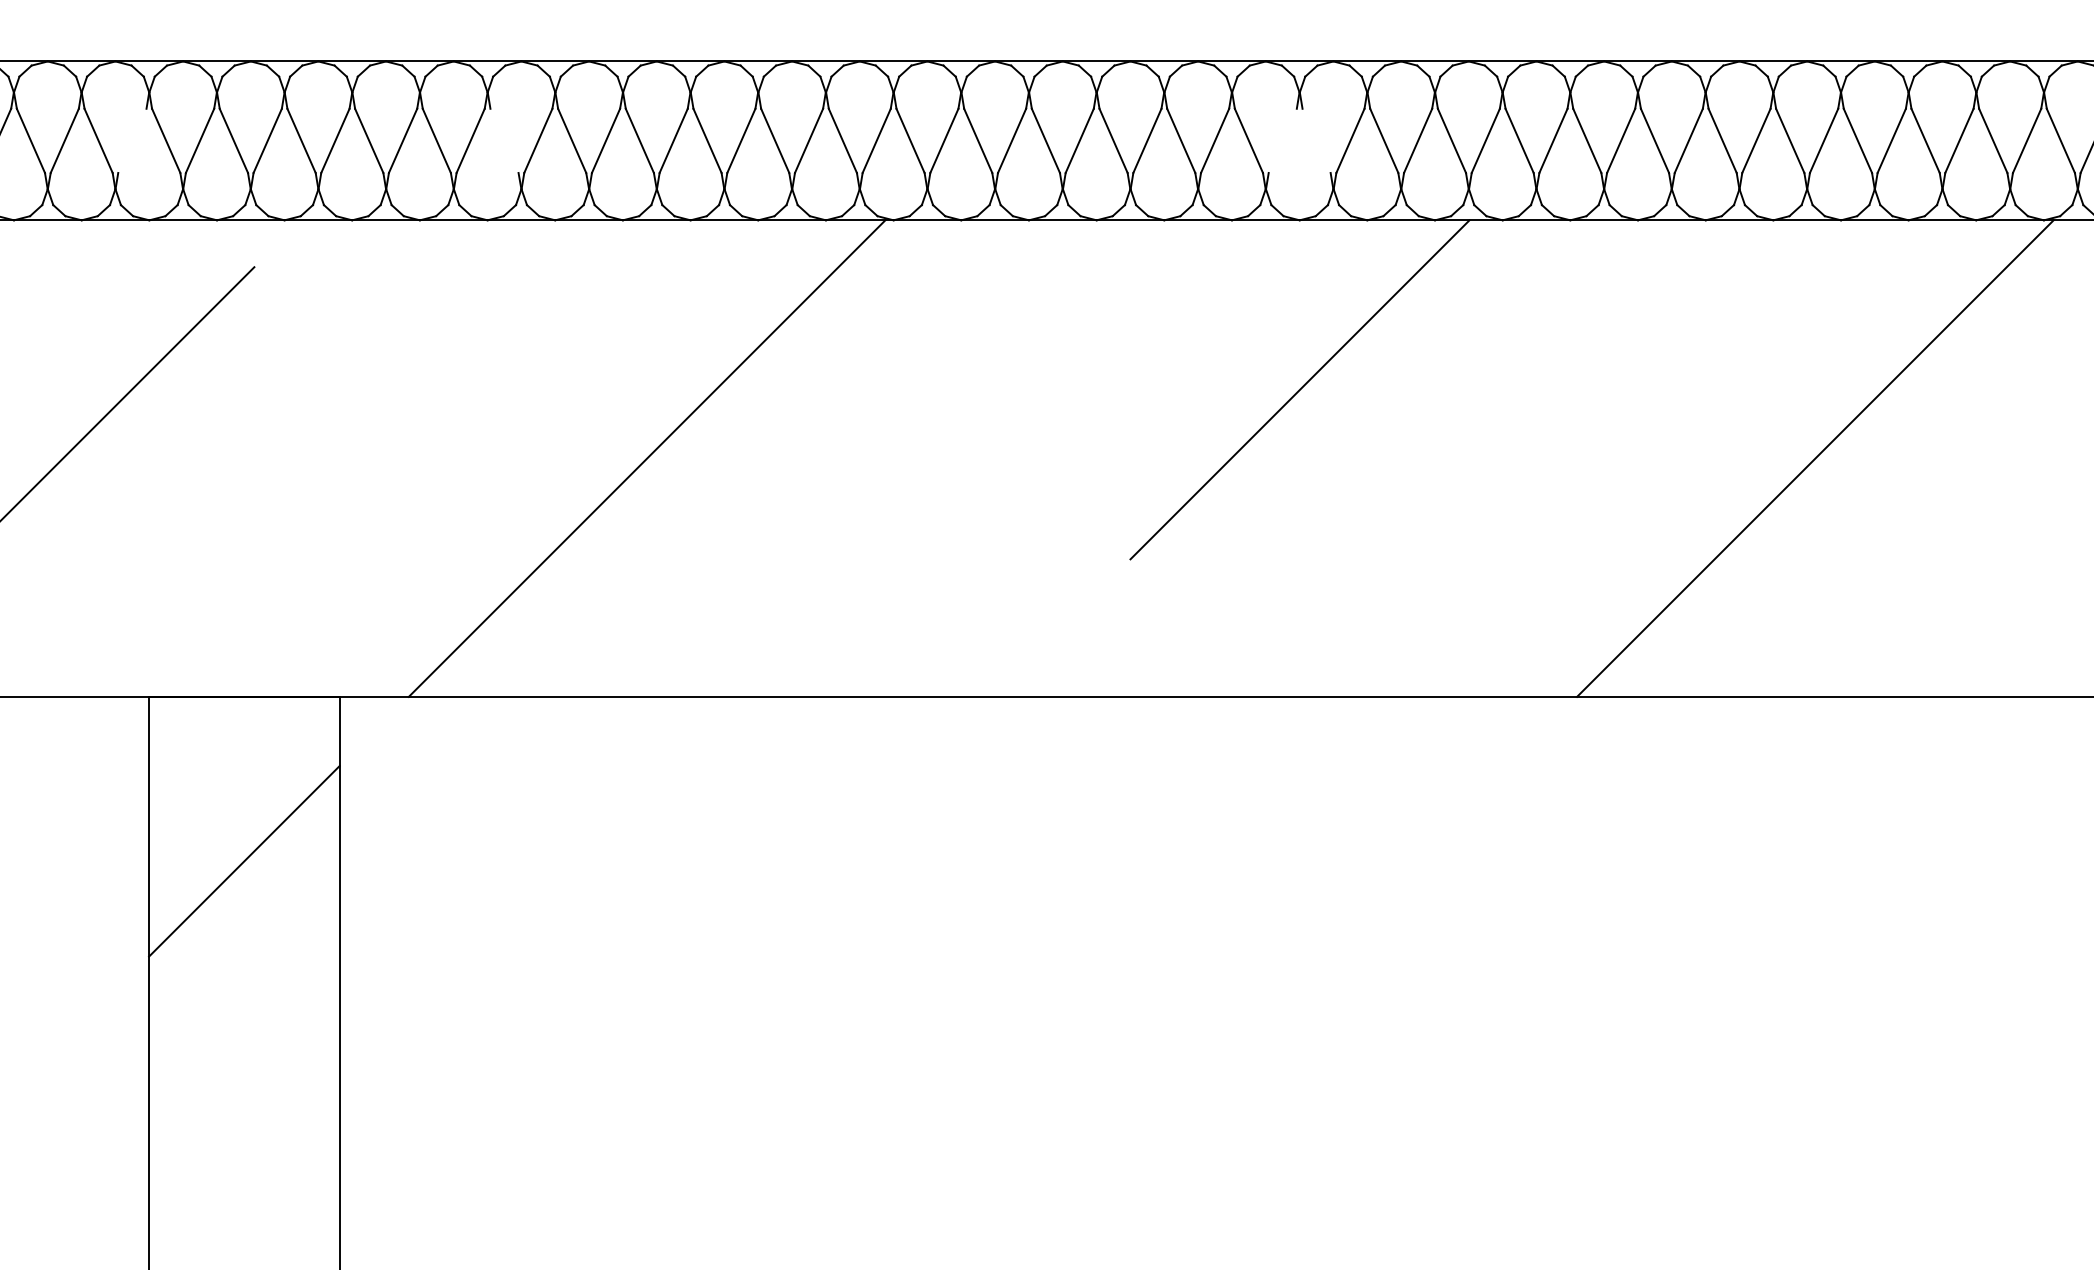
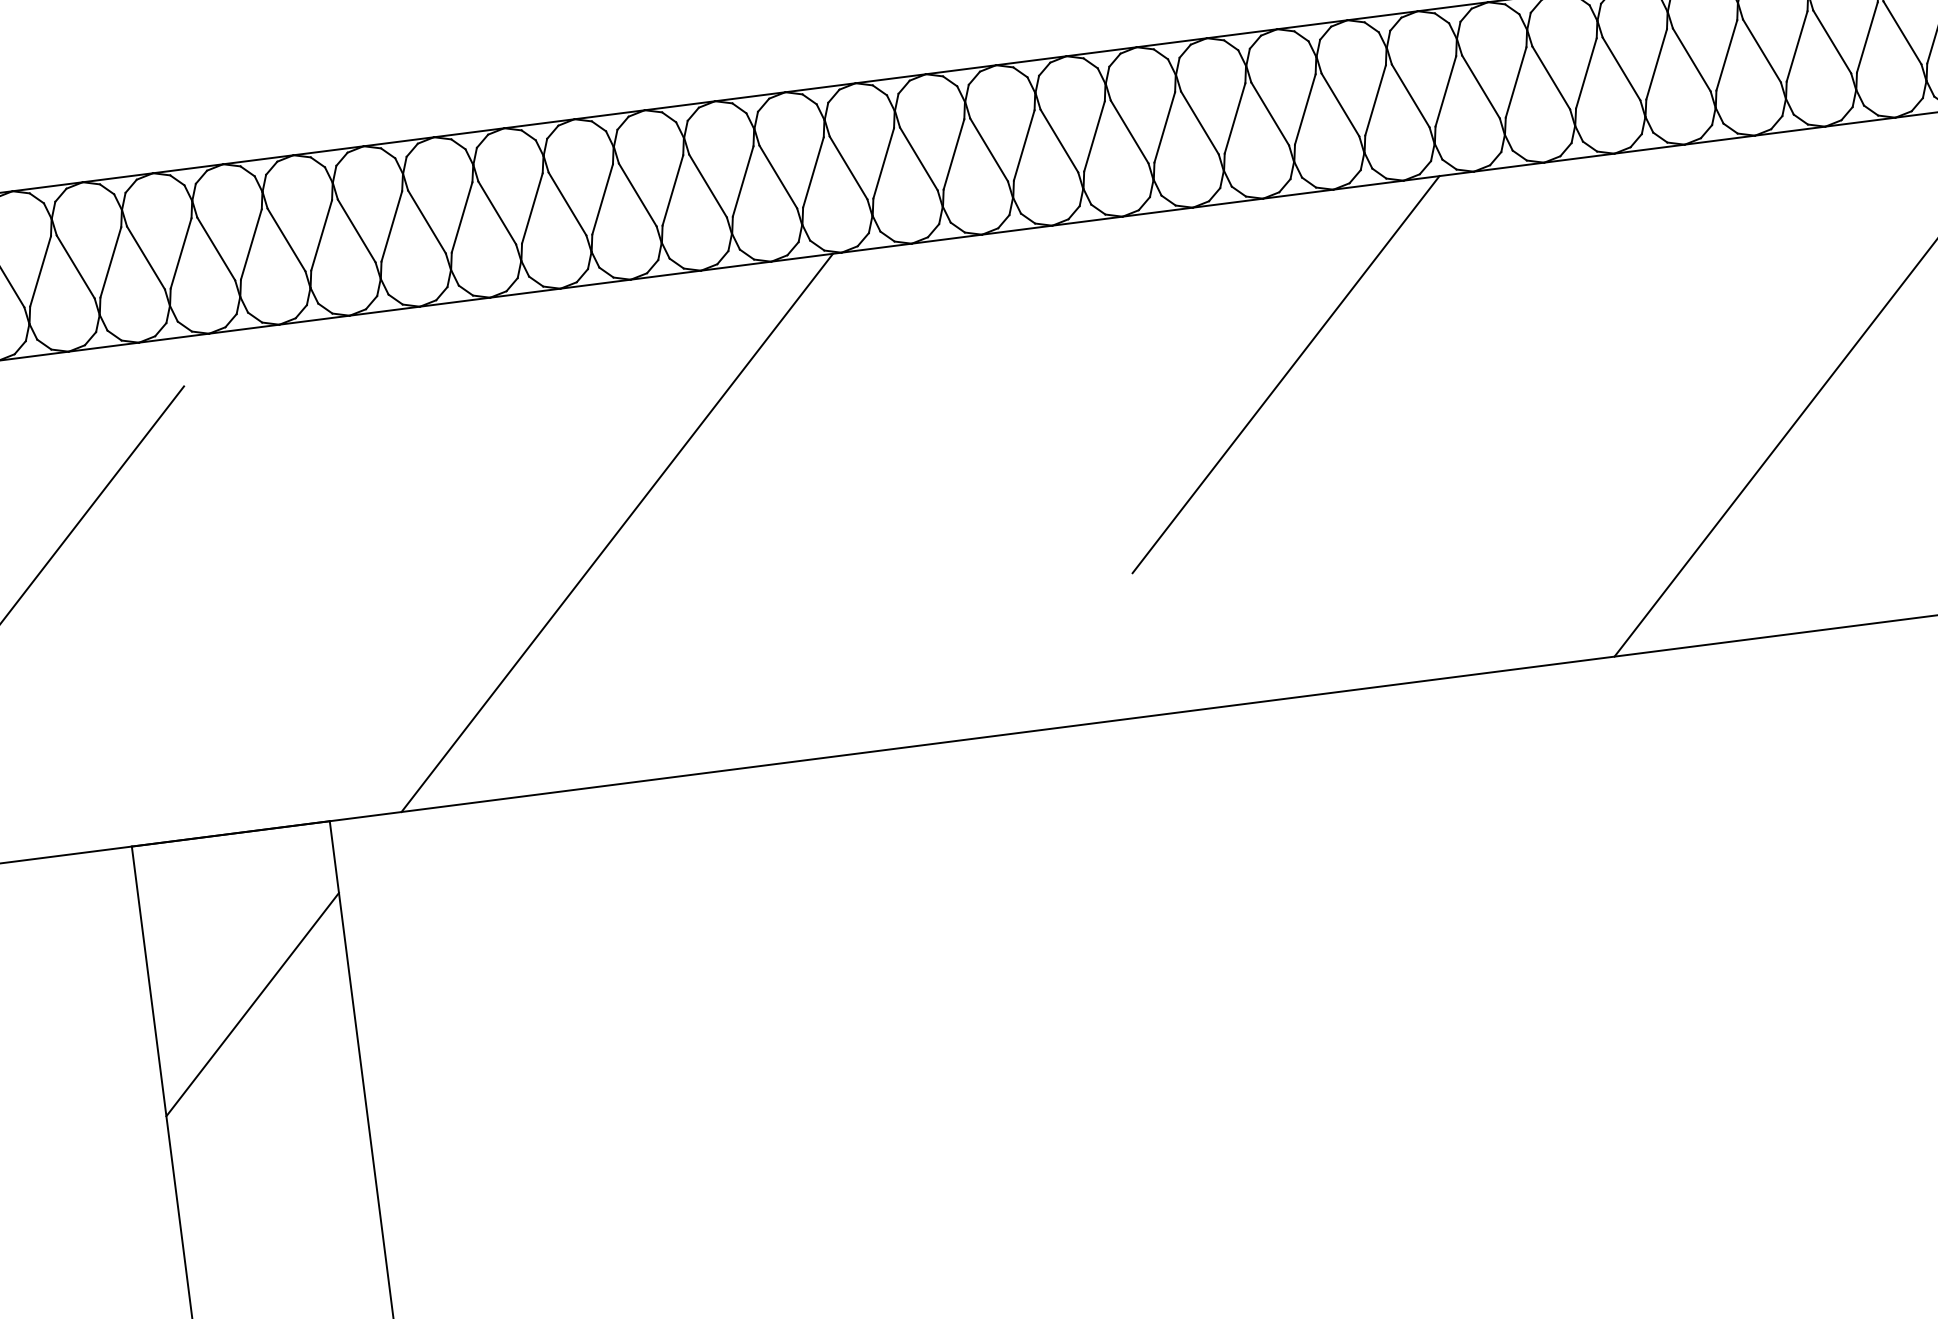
line: (132, 140) -> (40, 271), added
line: (504, 140) -> (426, 221), added
line: (1282, 140) -> (1234, 118), added
line: (1316, 140) -> (1270, 113), added

